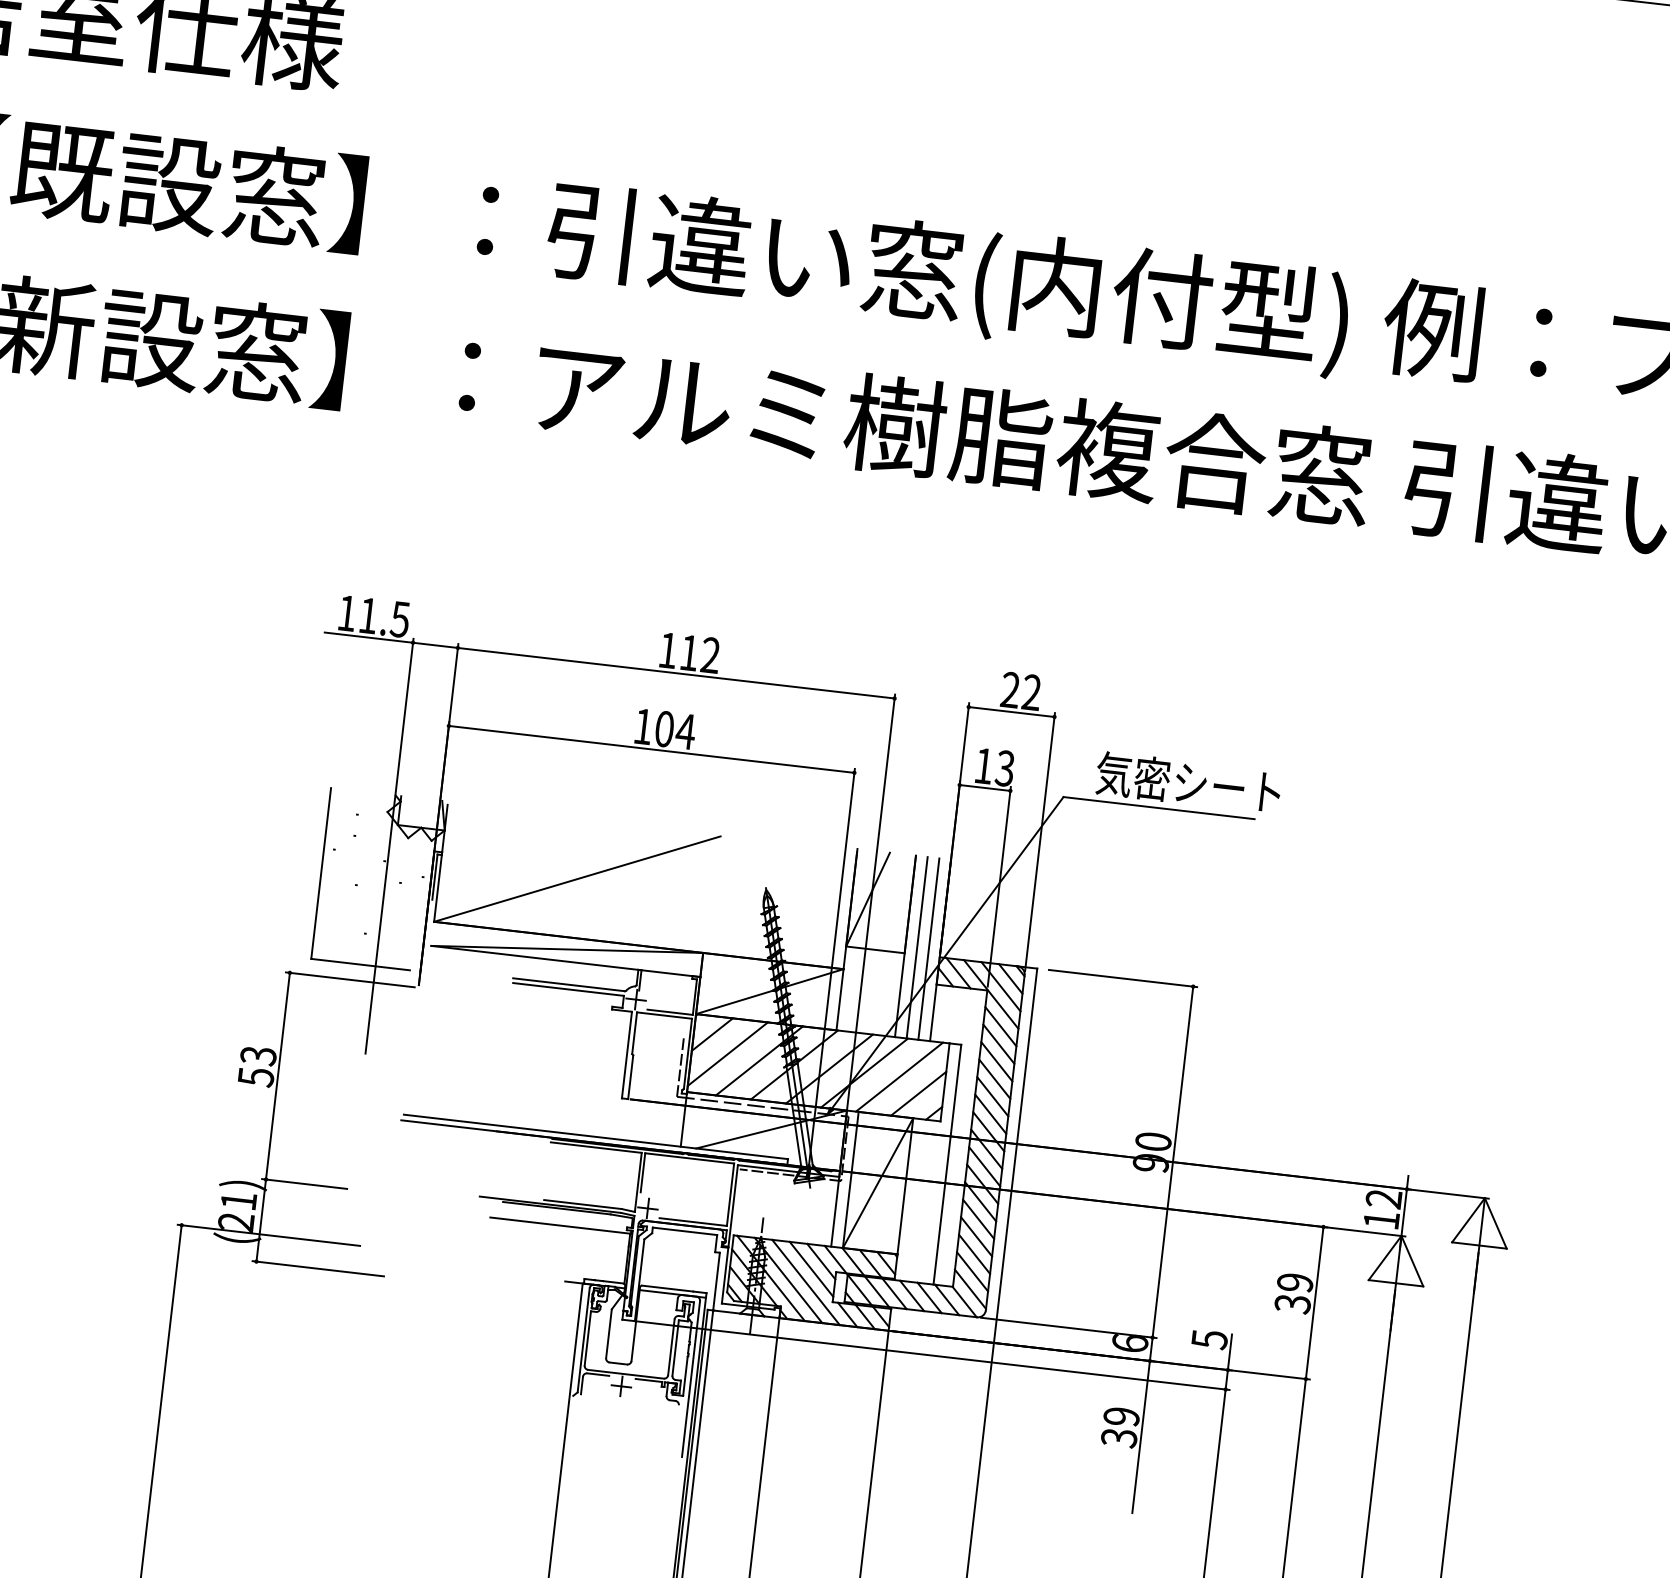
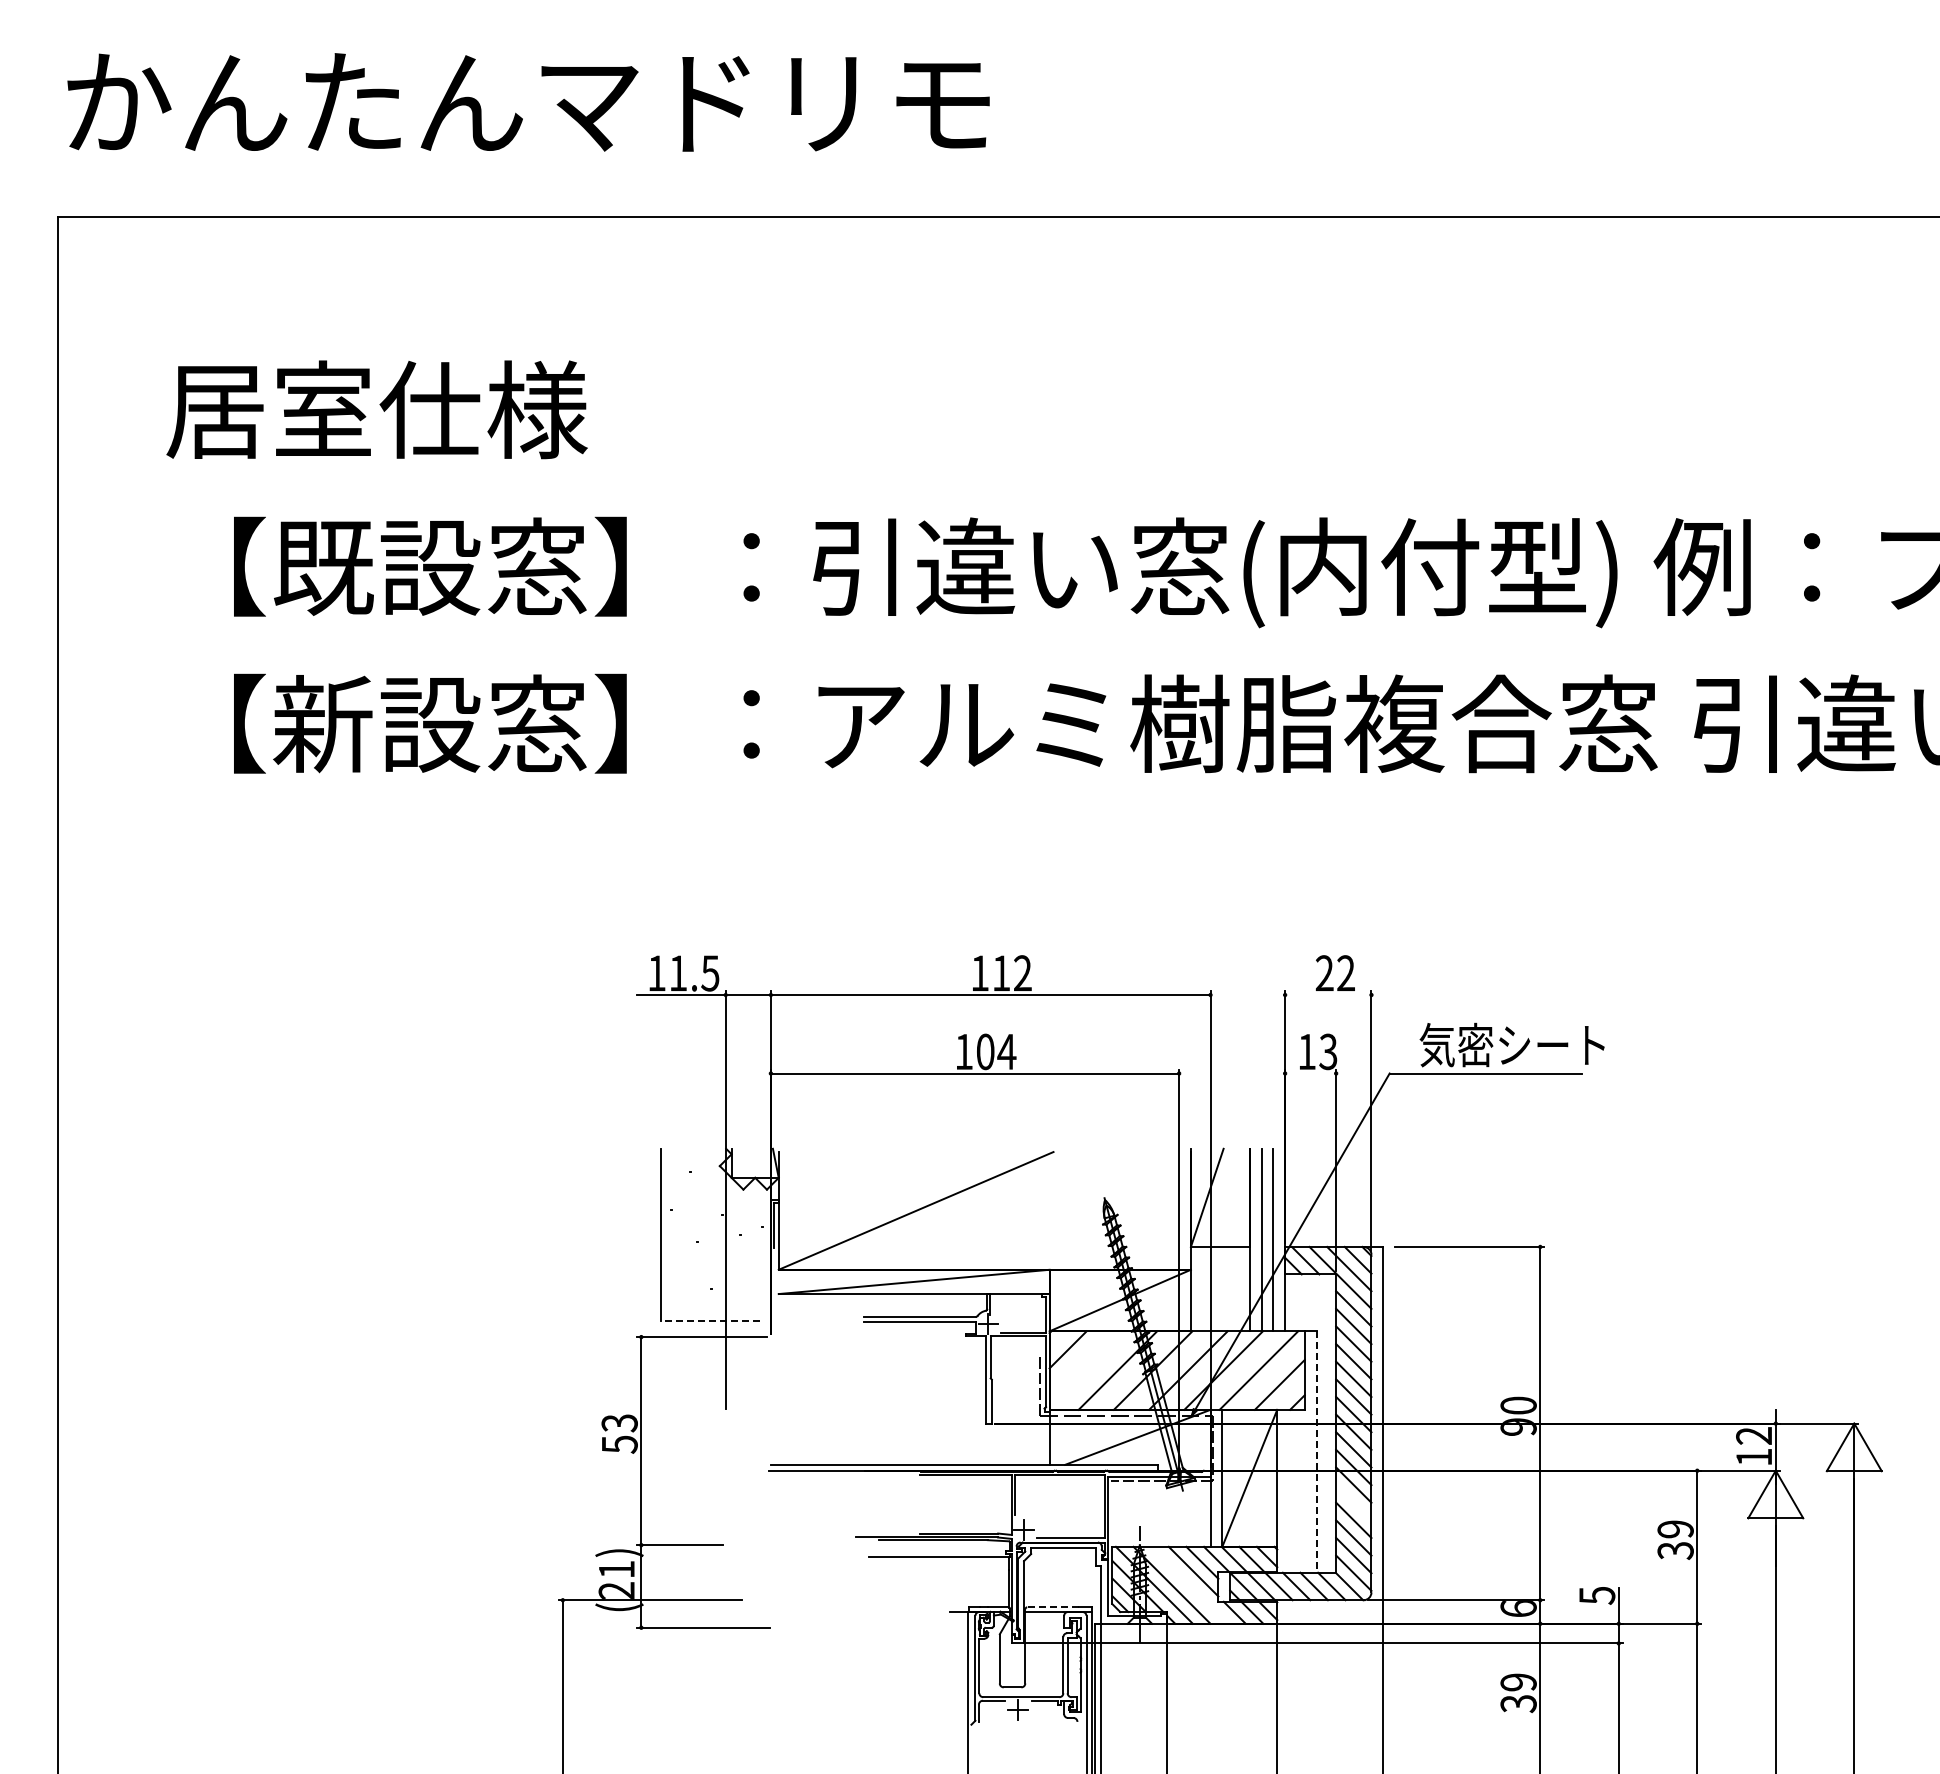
line: (1011, 712) -> (1328, 995), removed
line: (984, 787) -> (1310, 1073), removed
line: (360, 964) -> (710, 1320), solid -> dashed
line: (727, 1054) -> (1085, 1367), removed
line: (947, 1165) -> (1316, 1452), solid -> dashed
line: (978, 1219) -> (1353, 1502), removed
line: (805, 1281) -> (1189, 1584), removed
line: (667, 1288) -> (1052, 1607), solid -> dashed

